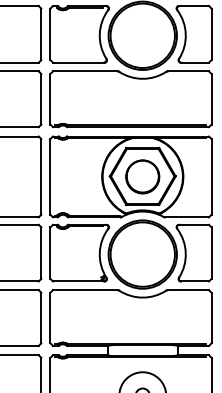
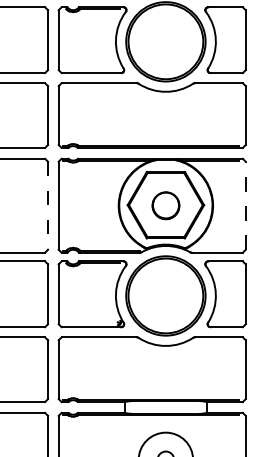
line: (41, 176) -> (48, 205), solid -> dashed
circle: (142, 176) -> (165, 205), size x0.7
line: (211, 176) -> (245, 205), solid -> dashed

